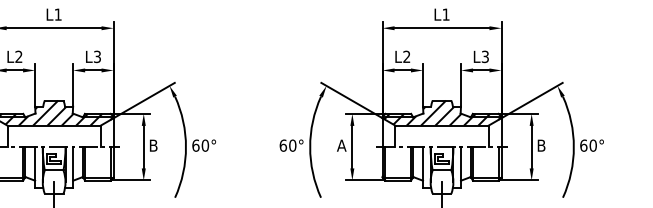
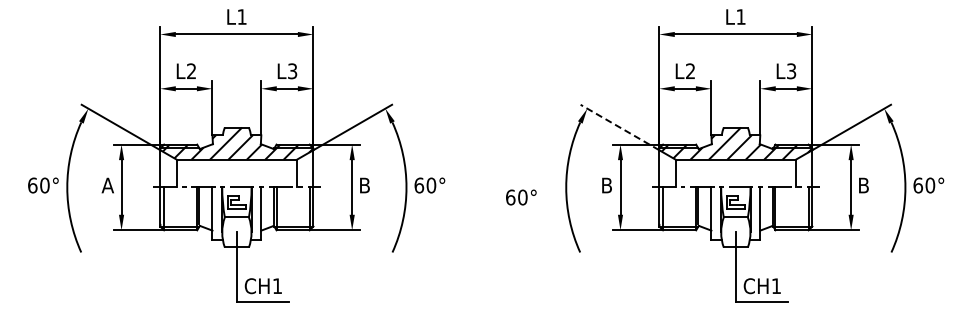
line: (351, 100) -> (619, 127), solid -> dashed
text: (291, 145) -> (521, 197), moved
text: (341, 145) -> (606, 185), A -> B

